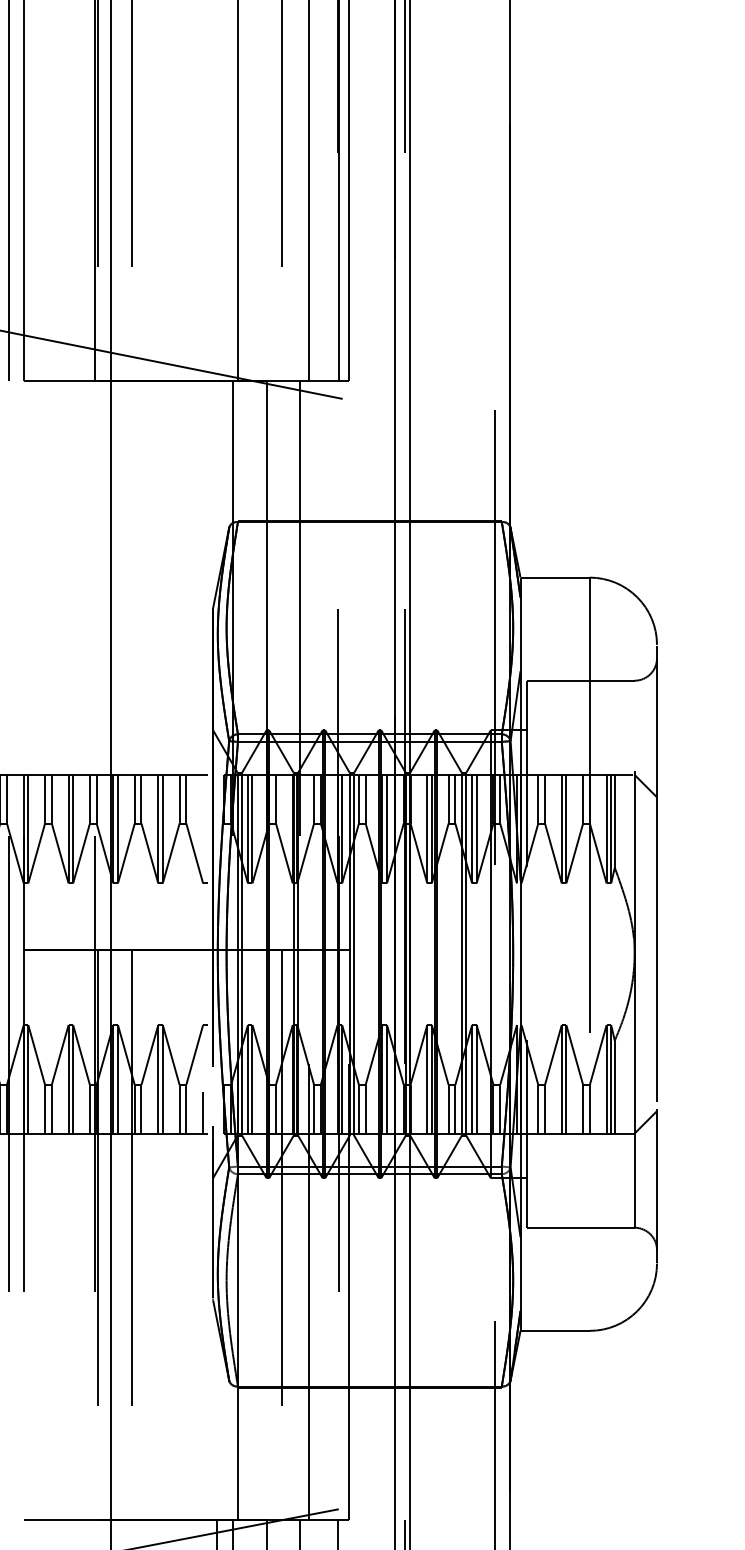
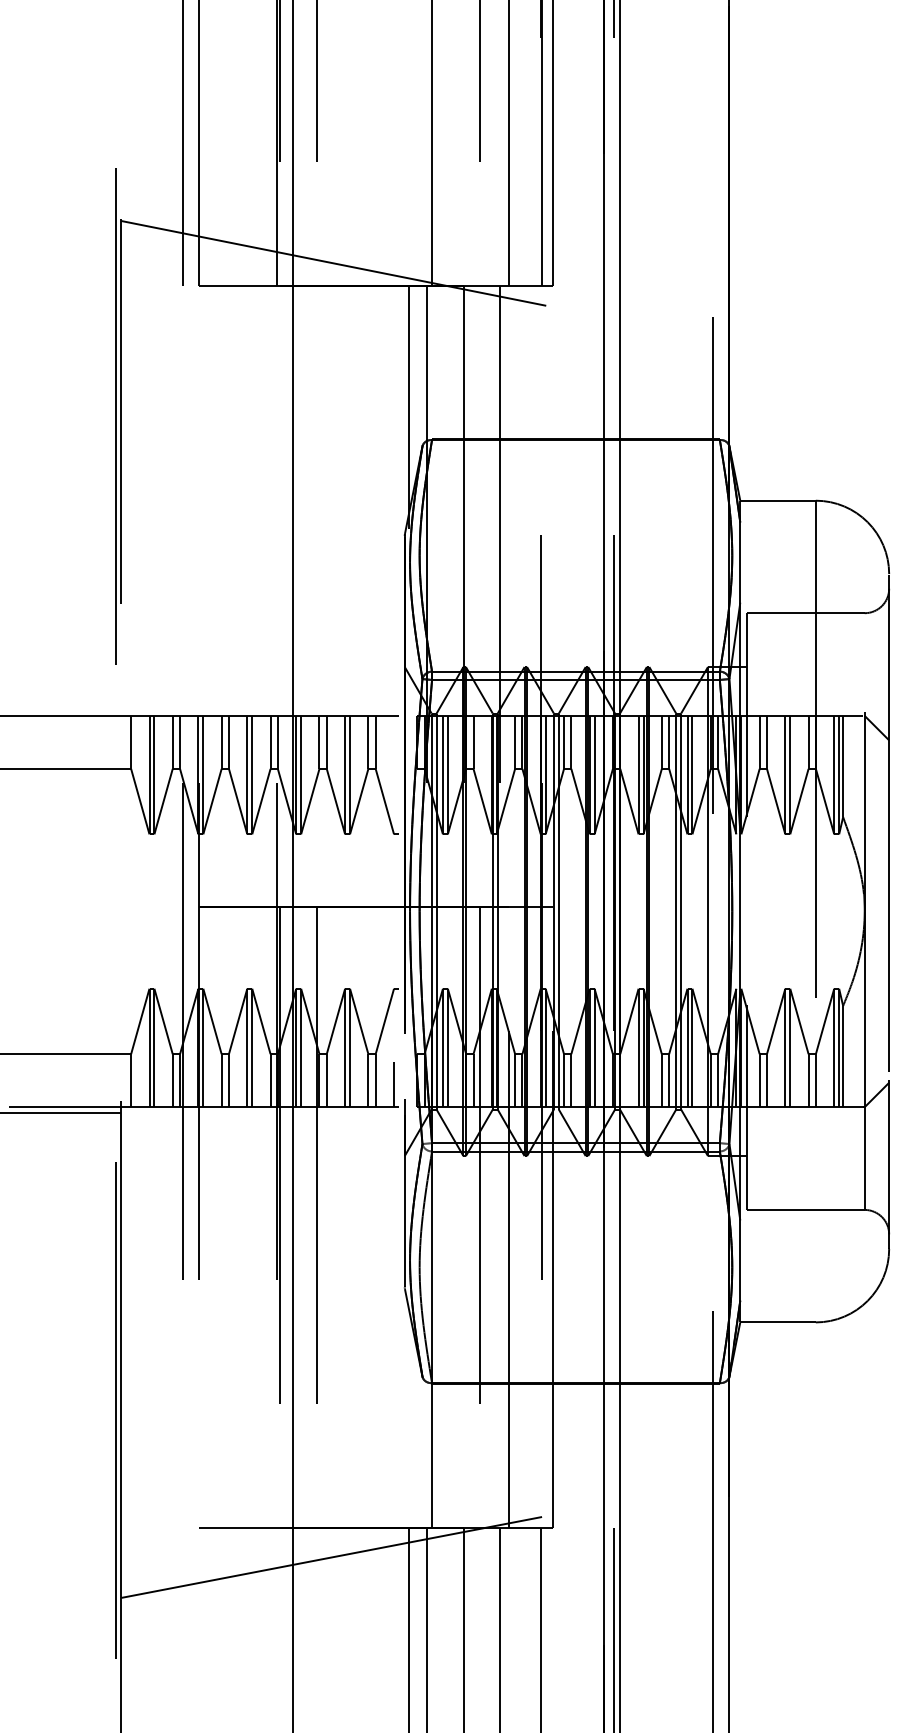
line: (217, 492) -> (409, 407), added

